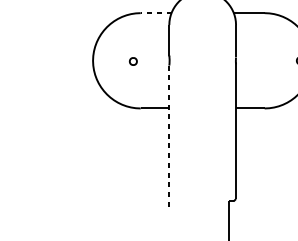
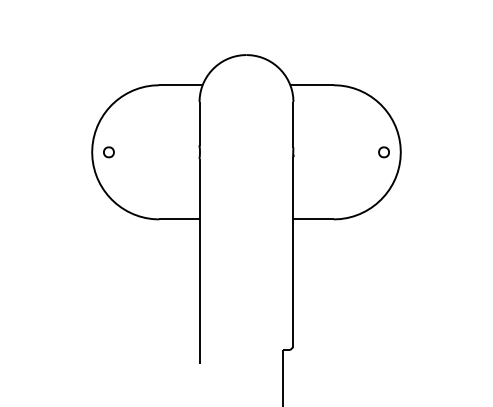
line: (155, 13) -> (180, 85), dashed -> solid
part: (133, 61) -> (108, 152), moved
line: (169, 138) -> (199, 261), dashed -> solid

